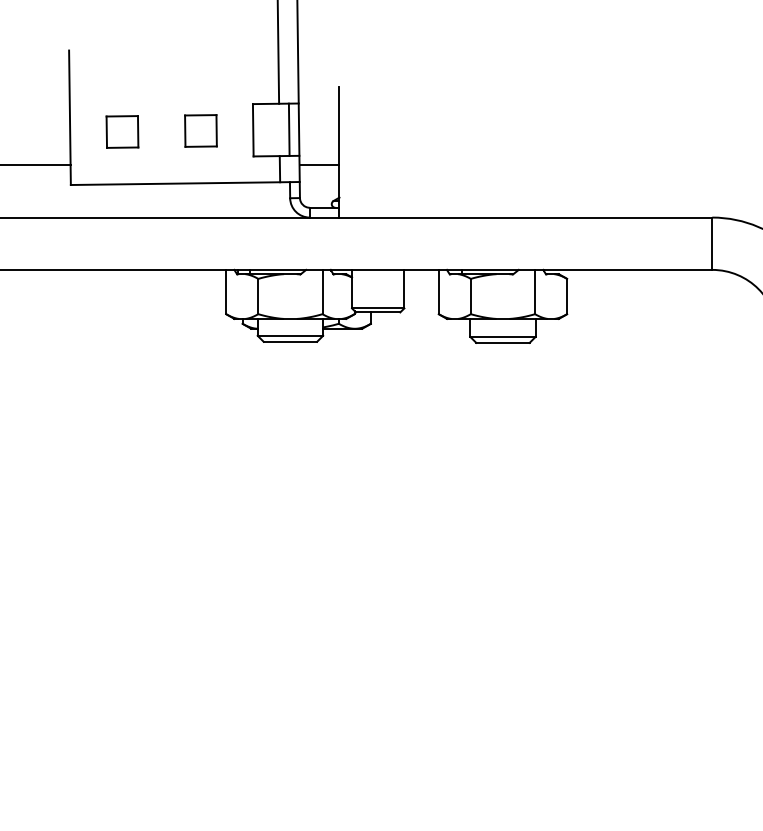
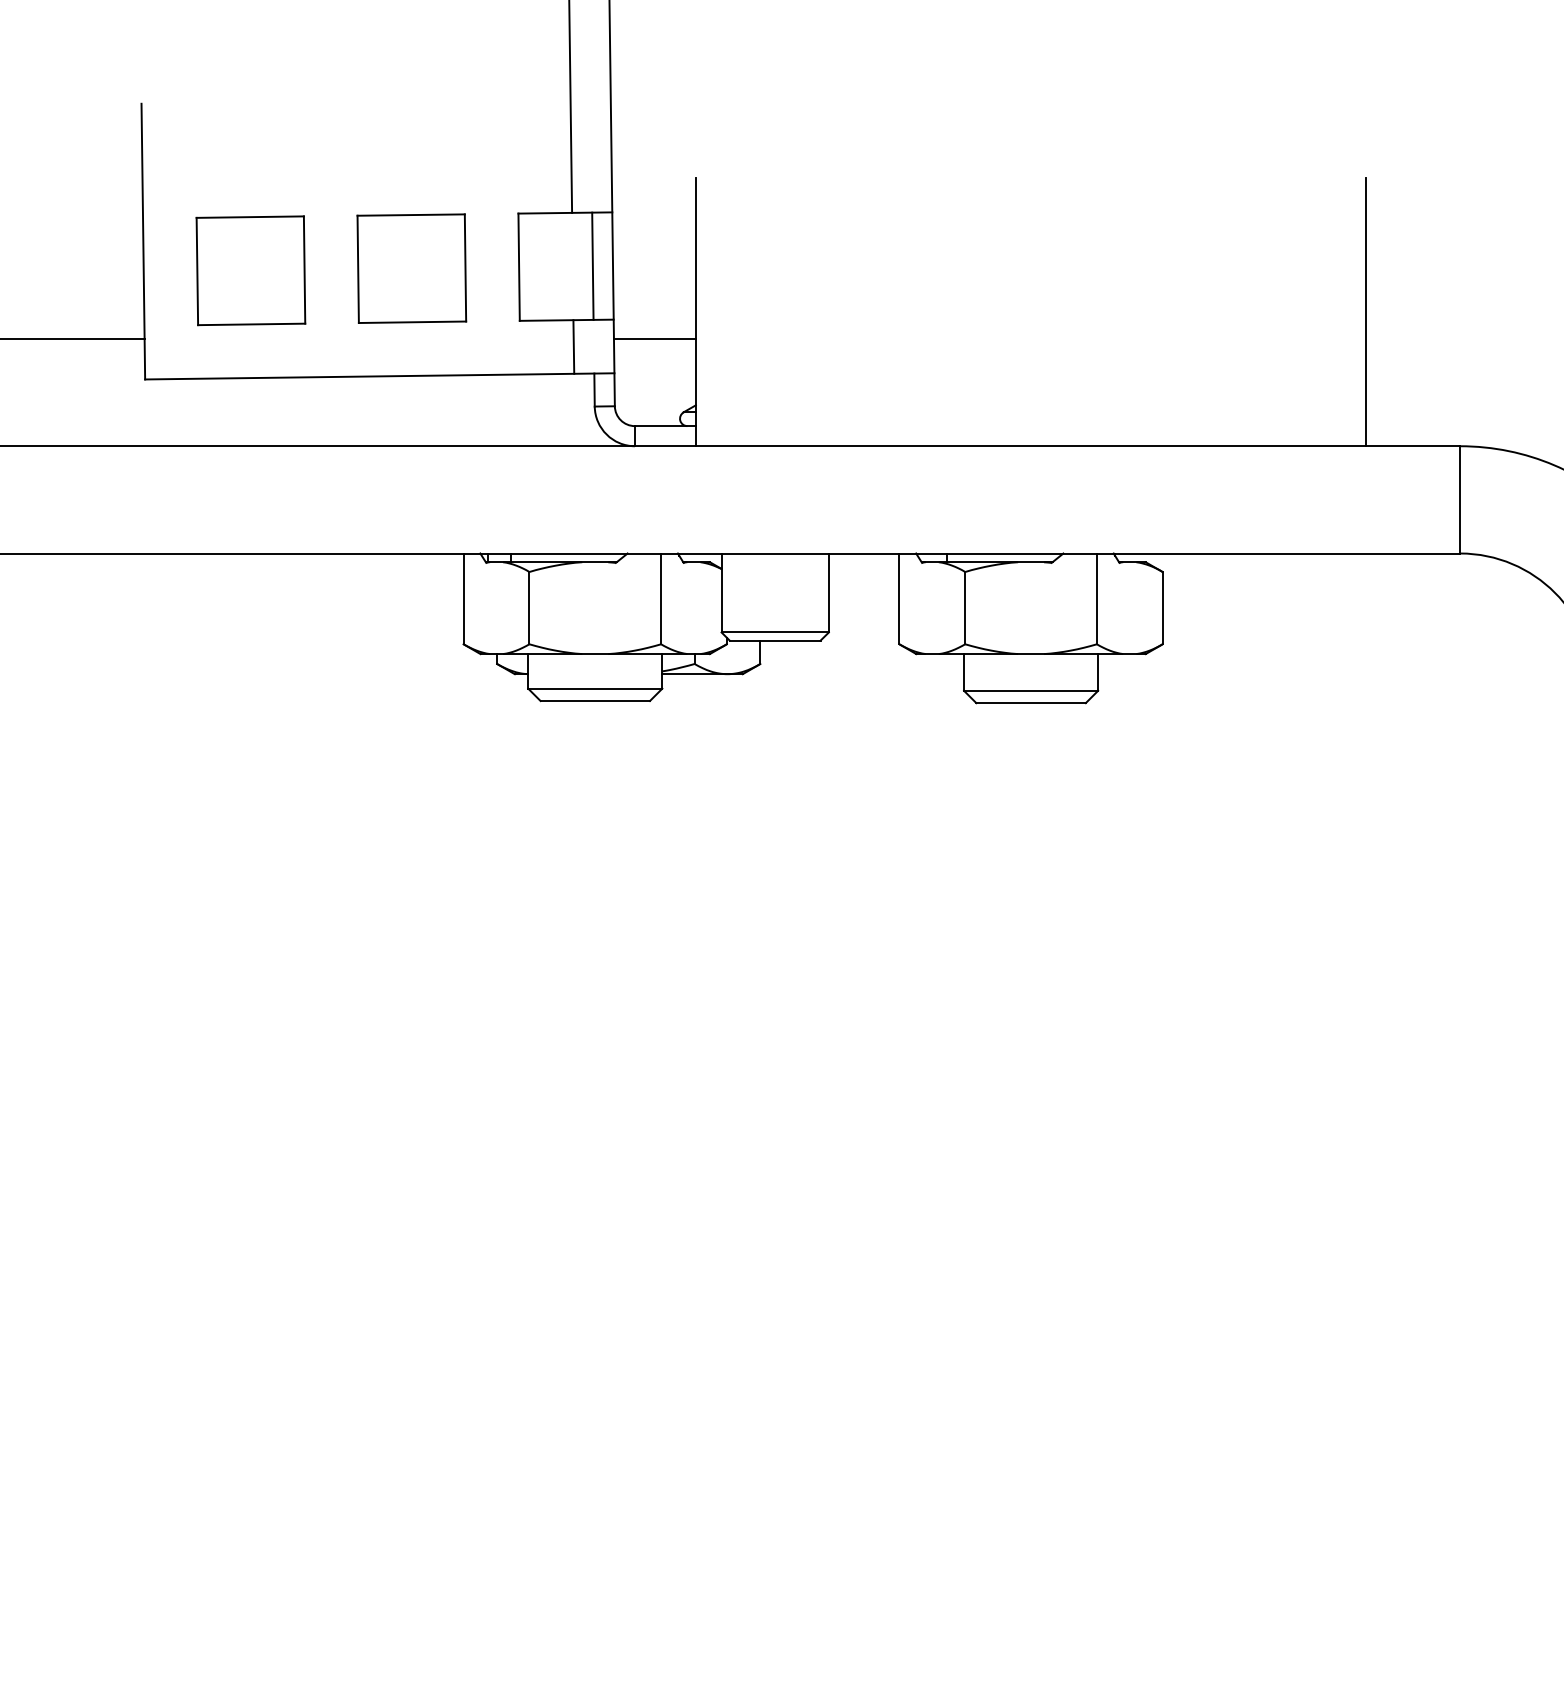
part: (200, 130) -> (410, 267), size x1.67
part: (122, 131) -> (250, 269), size x1.67
line: (666, 151) -> (1366, 310), added

